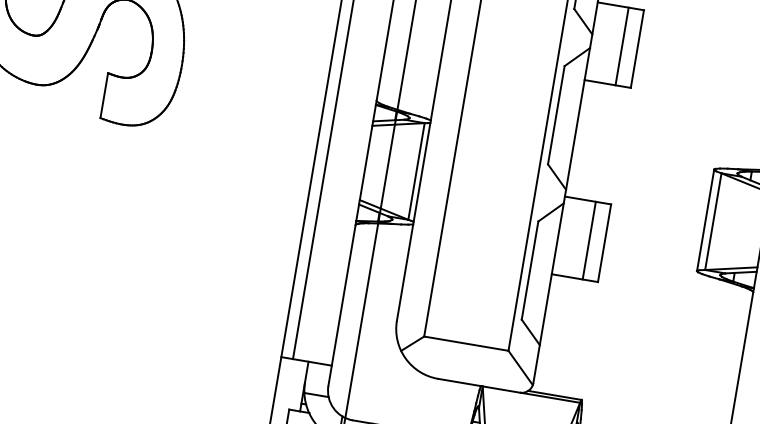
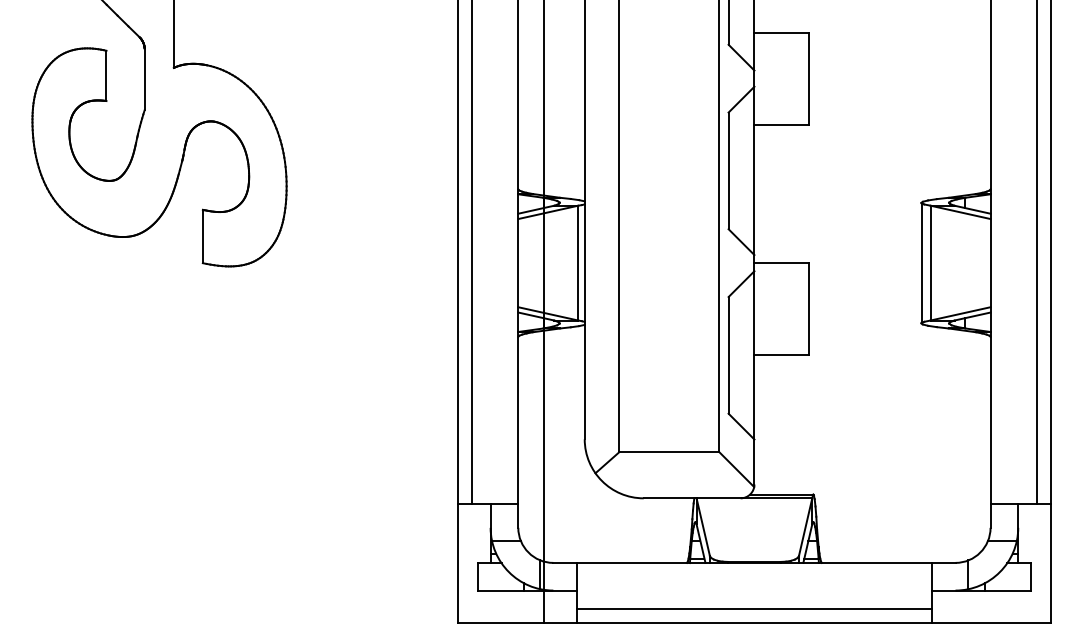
line: (622, 46) -> (791, 78), removed
line: (589, 240) -> (791, 309), removed

